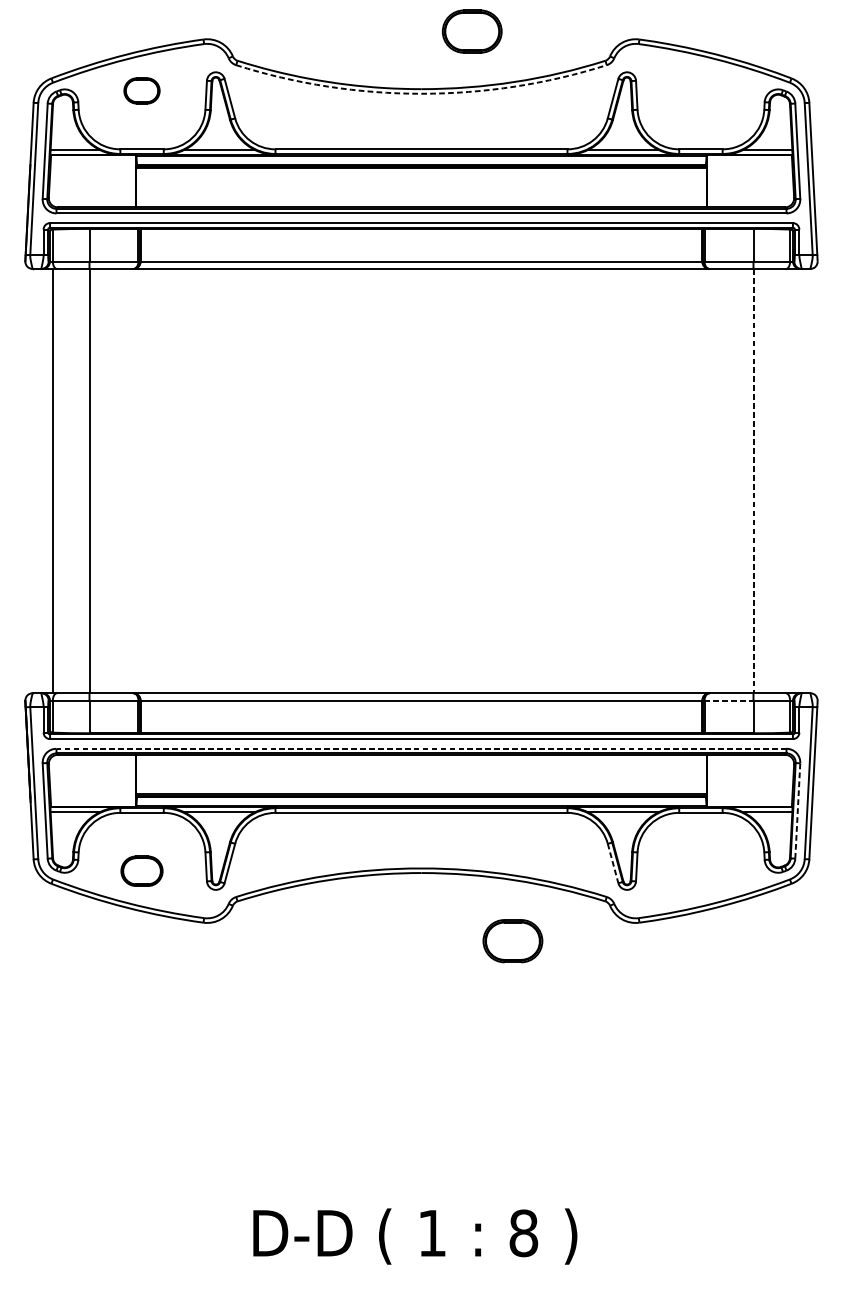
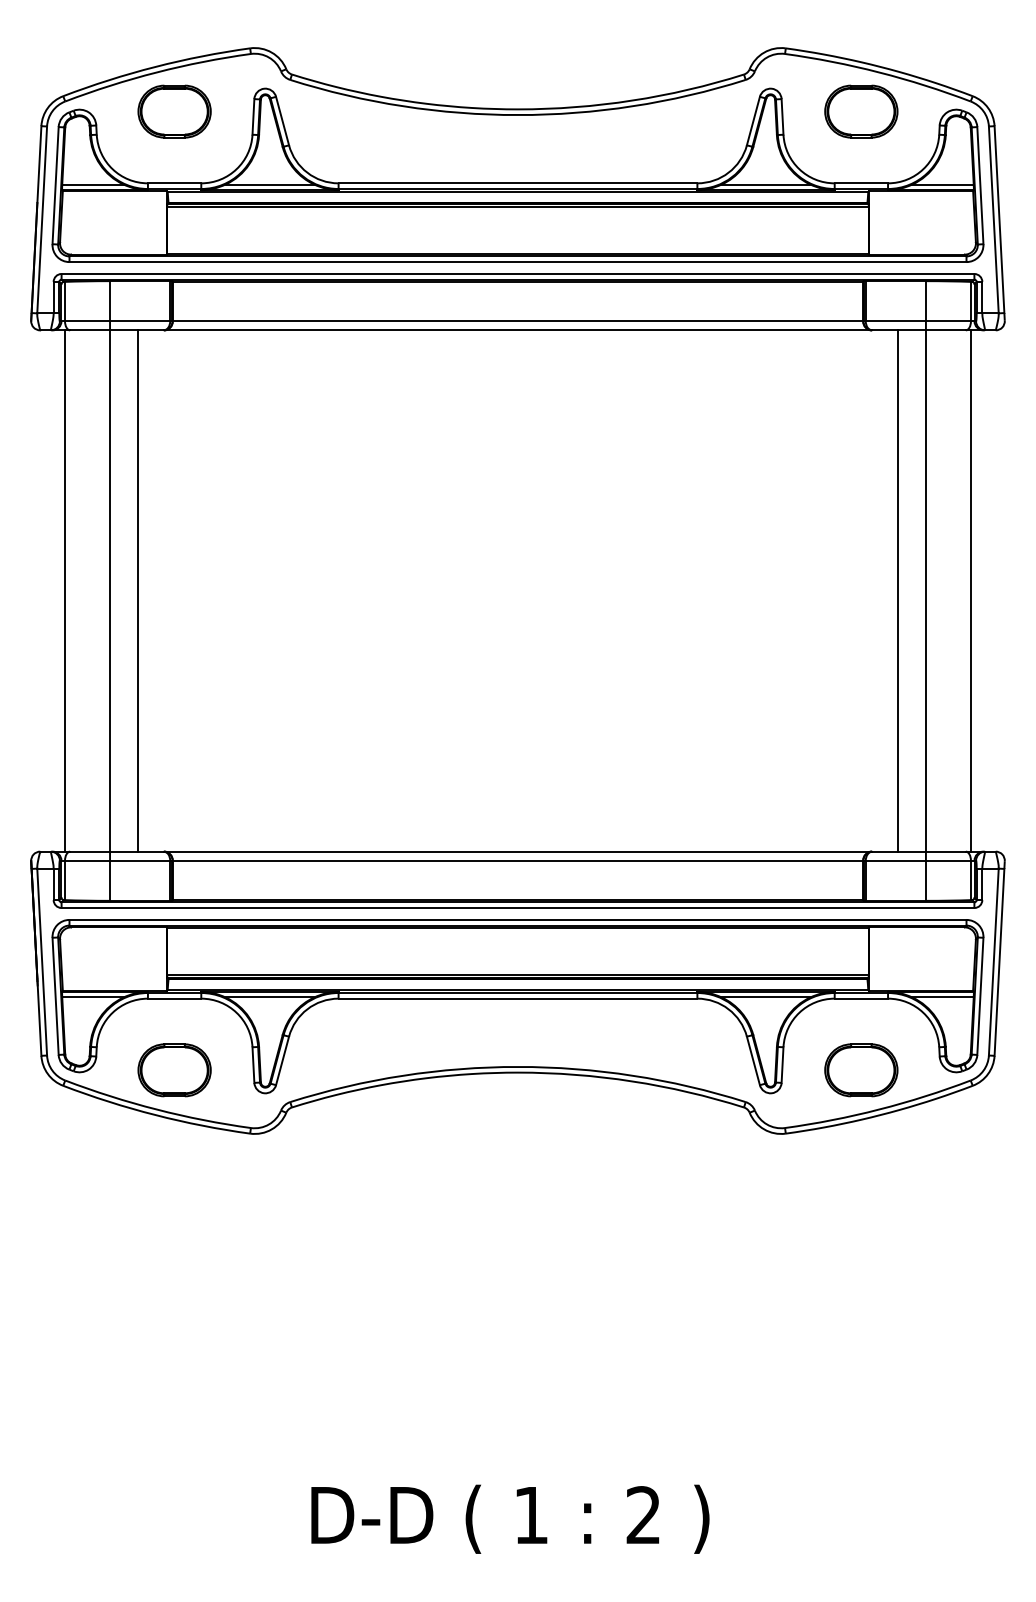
part: (472, 31) -> (861, 111), moved
part: (141, 90) -> (174, 111), size x1.67
arc: (421, 94) -> (518, 115), dashed -> solid
line: (112, 480) -> (138, 590), added
line: (730, 480) -> (897, 590), added
line: (790, 480) -> (971, 590), added
line: (753, 481) -> (925, 591), dashed -> solid
line: (729, 700) -> (896, 860), dashed -> solid
line: (421, 748) -> (518, 919), dashed -> solid
line: (797, 811) -> (980, 996), dashed -> solid
line: (613, 863) -> (753, 1061), dashed -> solid
part: (141, 871) -> (174, 1070), size x1.43
part: (513, 941) -> (861, 1070), moved
text: (523, 1233) -> (643, 1515), 8 -> 2

